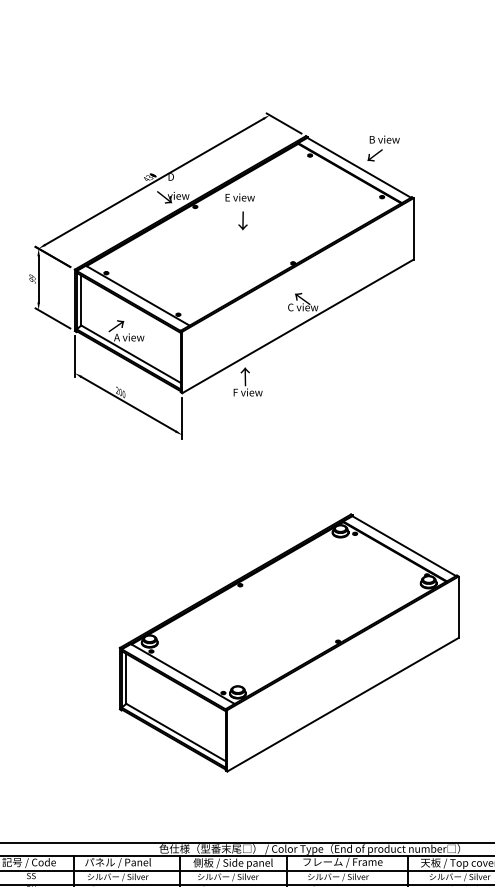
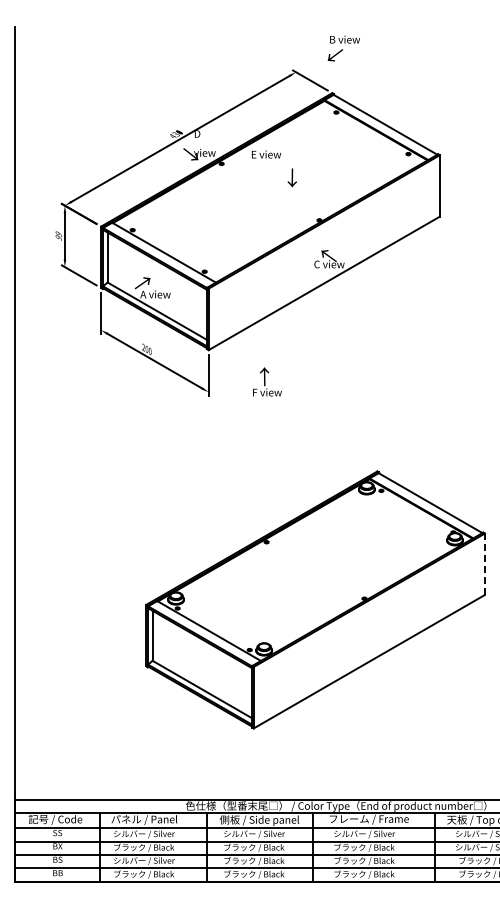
text: (383, 148) -> (343, 48), moved
text: (242, 220) -> (291, 177), moved
text: (248, 381) -> (267, 381), moved
line: (458, 607) -> (484, 564), solid -> dashed

